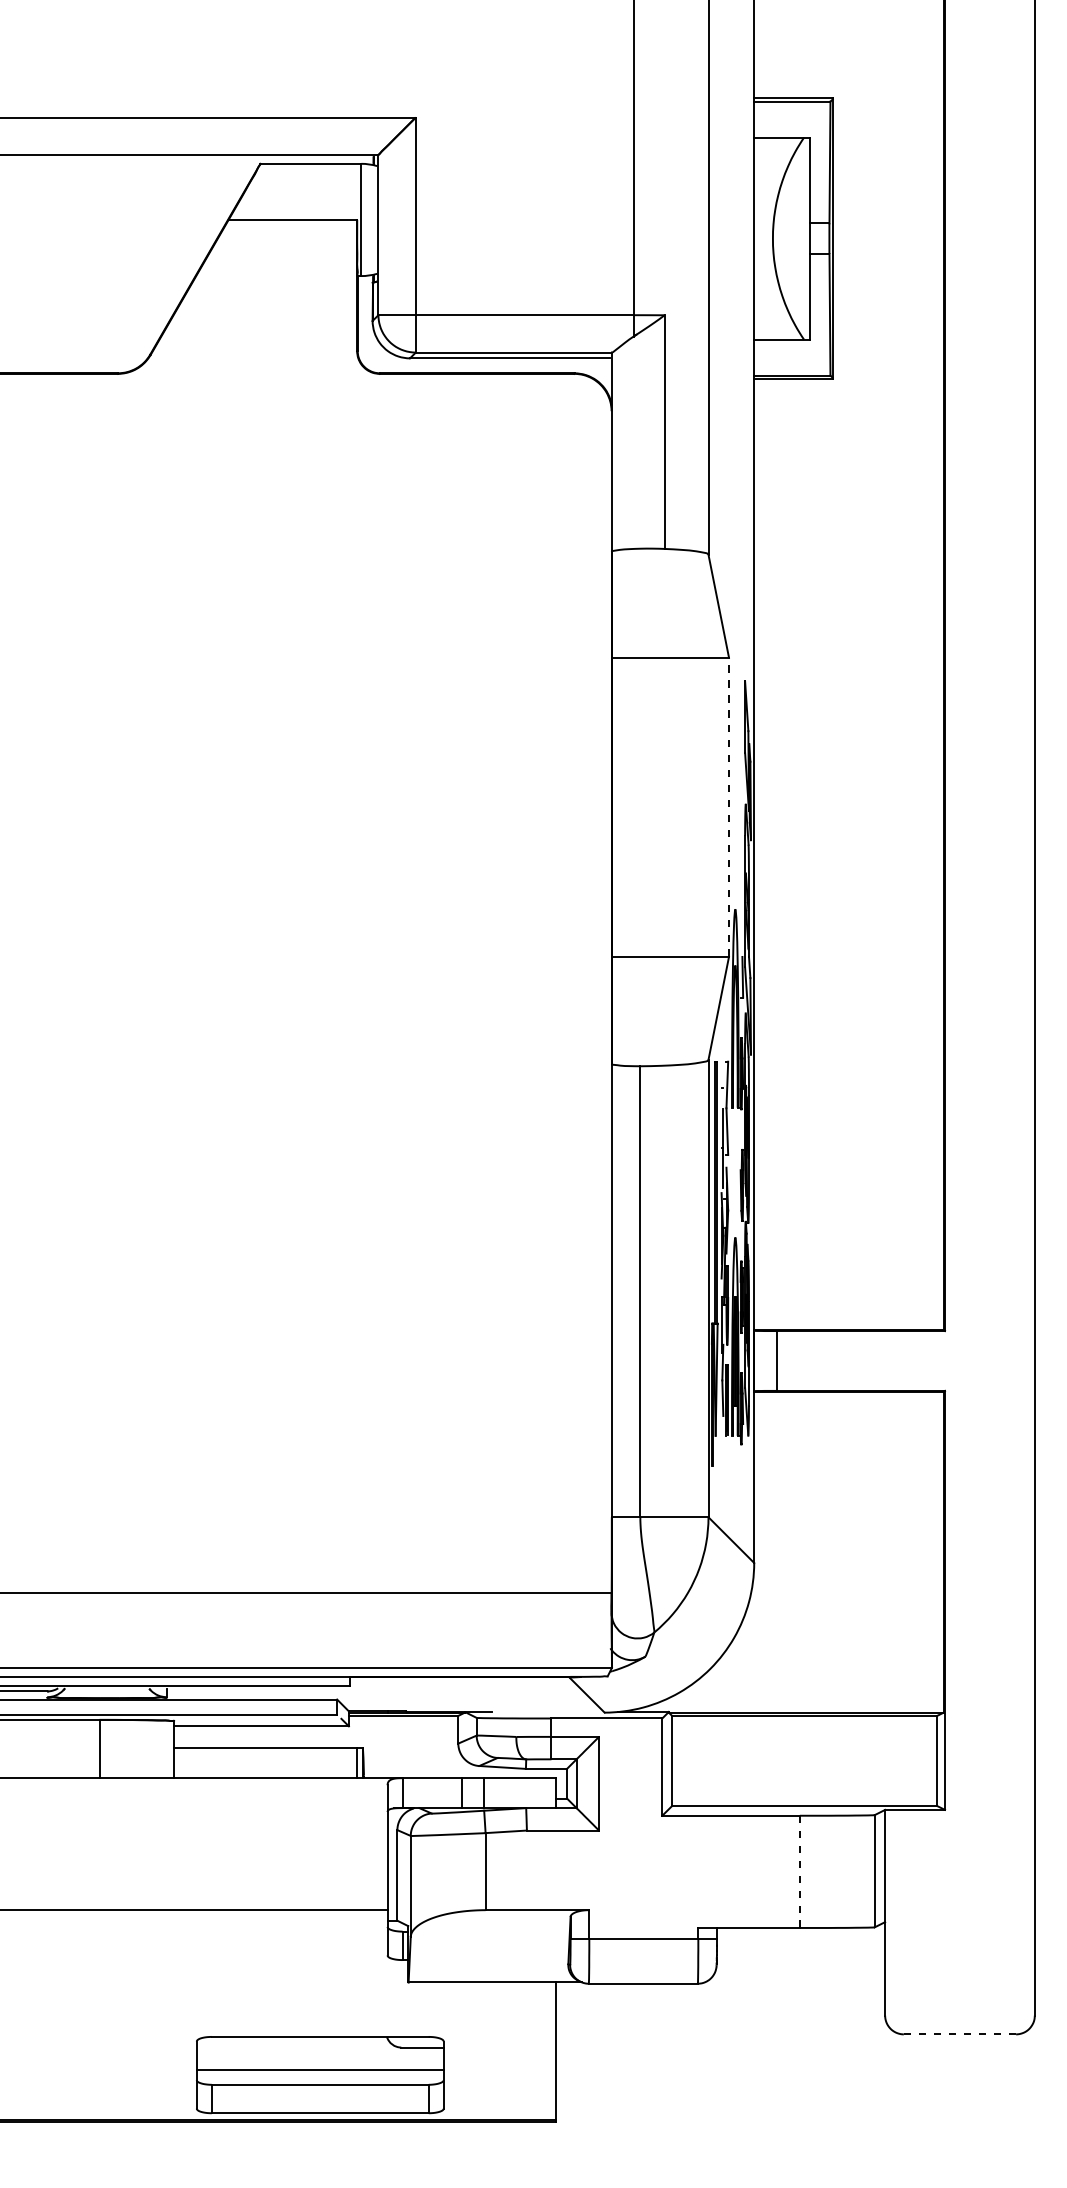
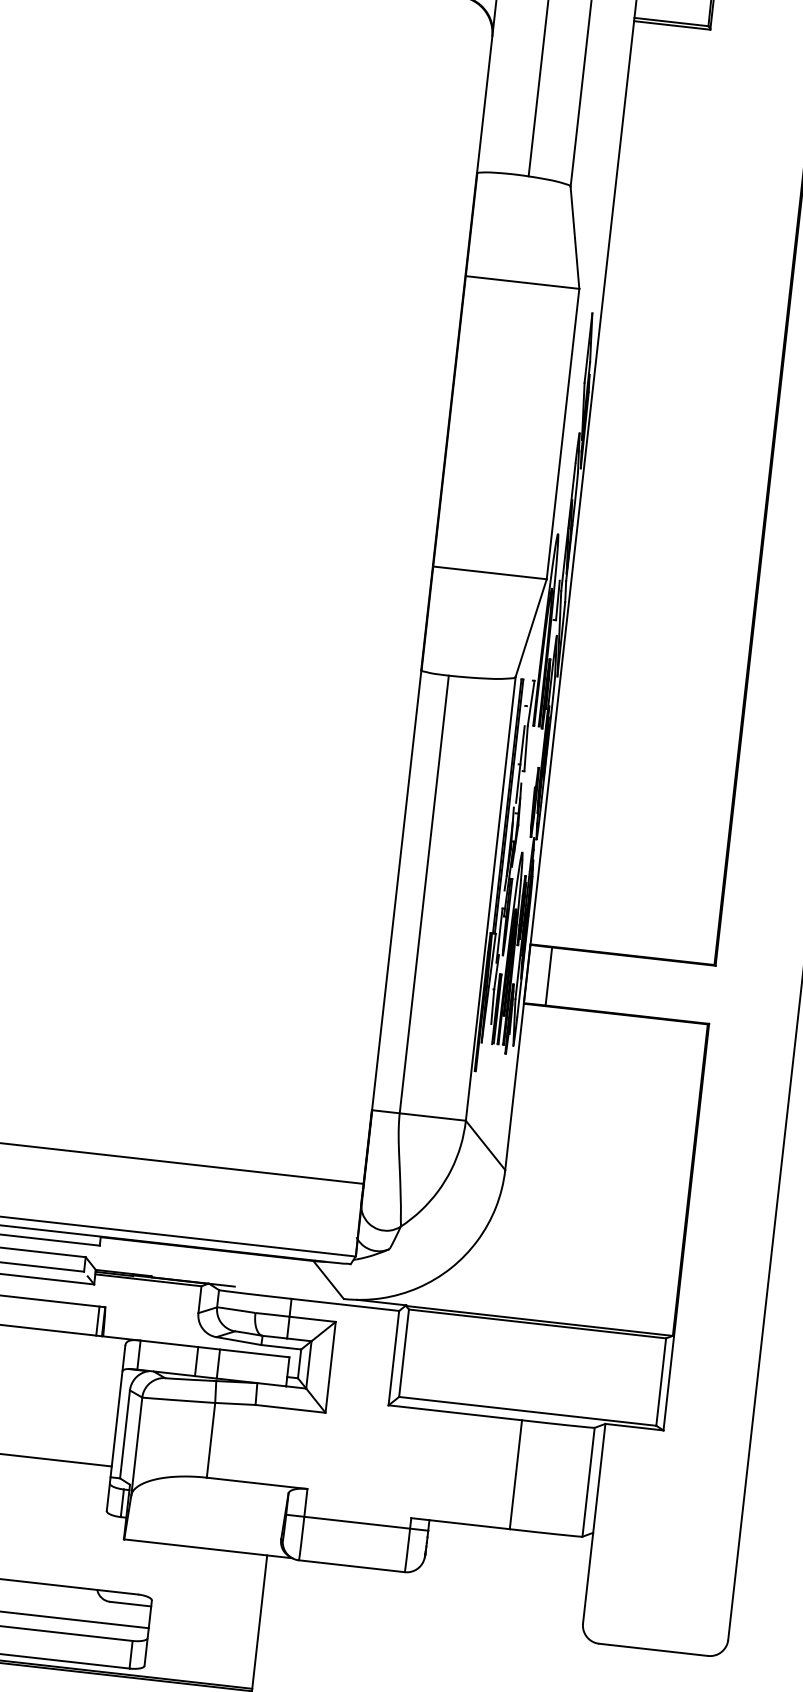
line: (729, 807) -> (563, 434), dashed -> solid
line: (799, 1871) -> (515, 1474), dashed -> solid
line: (959, 2034) -> (653, 1649), dashed -> solid

